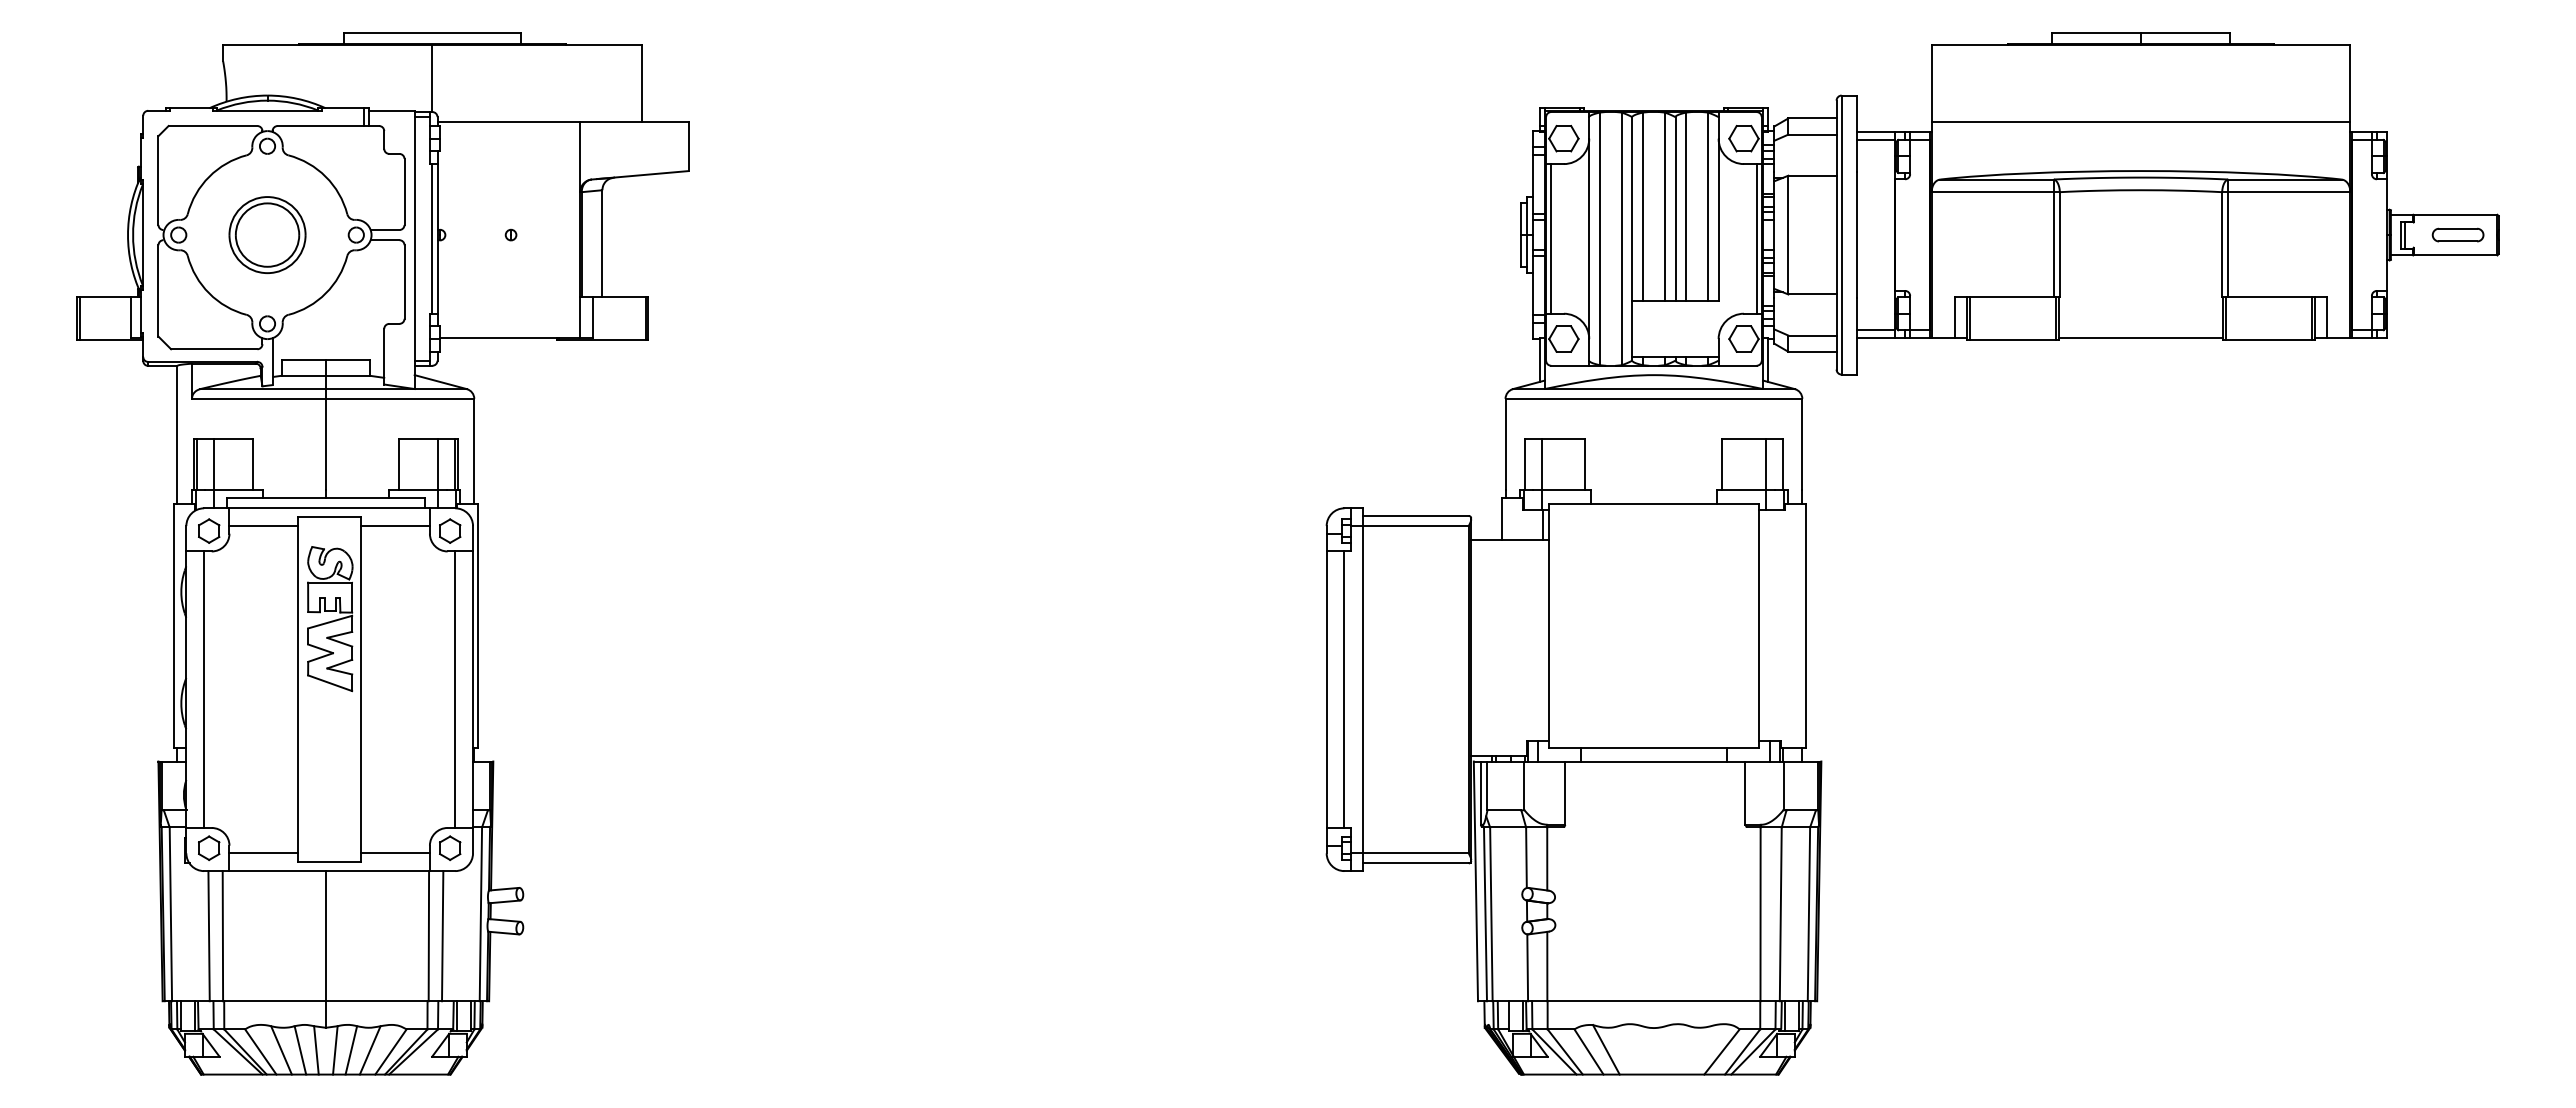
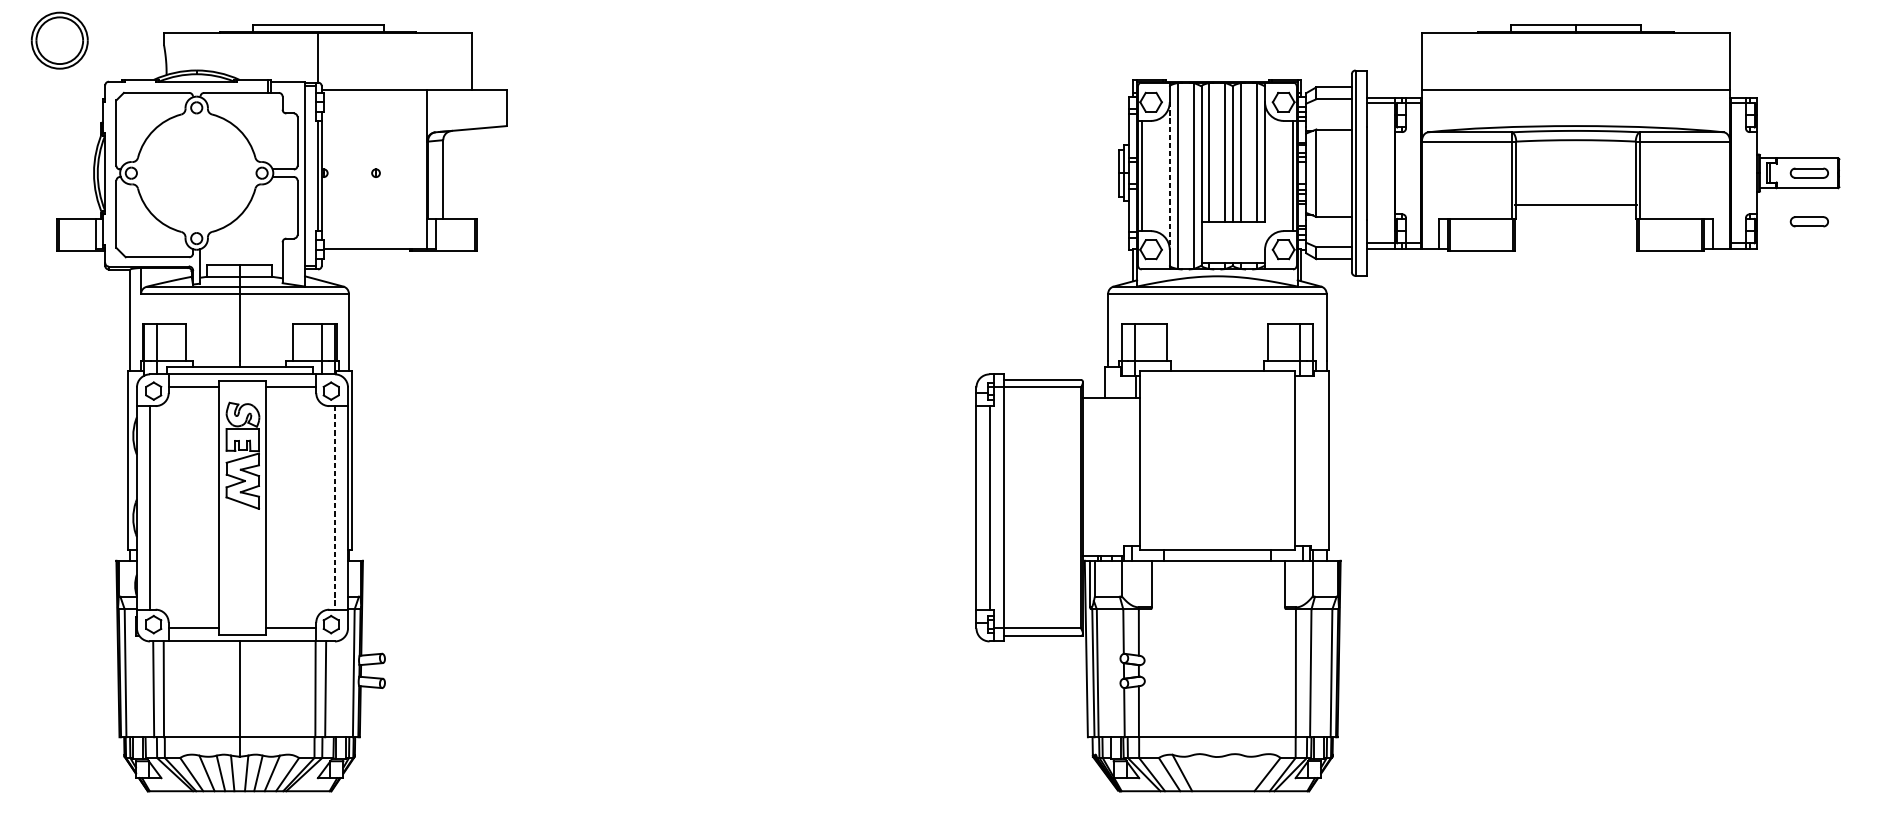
part: (267, 234) -> (59, 40), moved
line: (1589, 239) -> (1169, 176), solid -> dashed
part: (2457, 300) -> (1808, 221), added
line: (2140, 337) -> (1575, 205), moved
line: (455, 690) -> (335, 508), solid -> dashed

